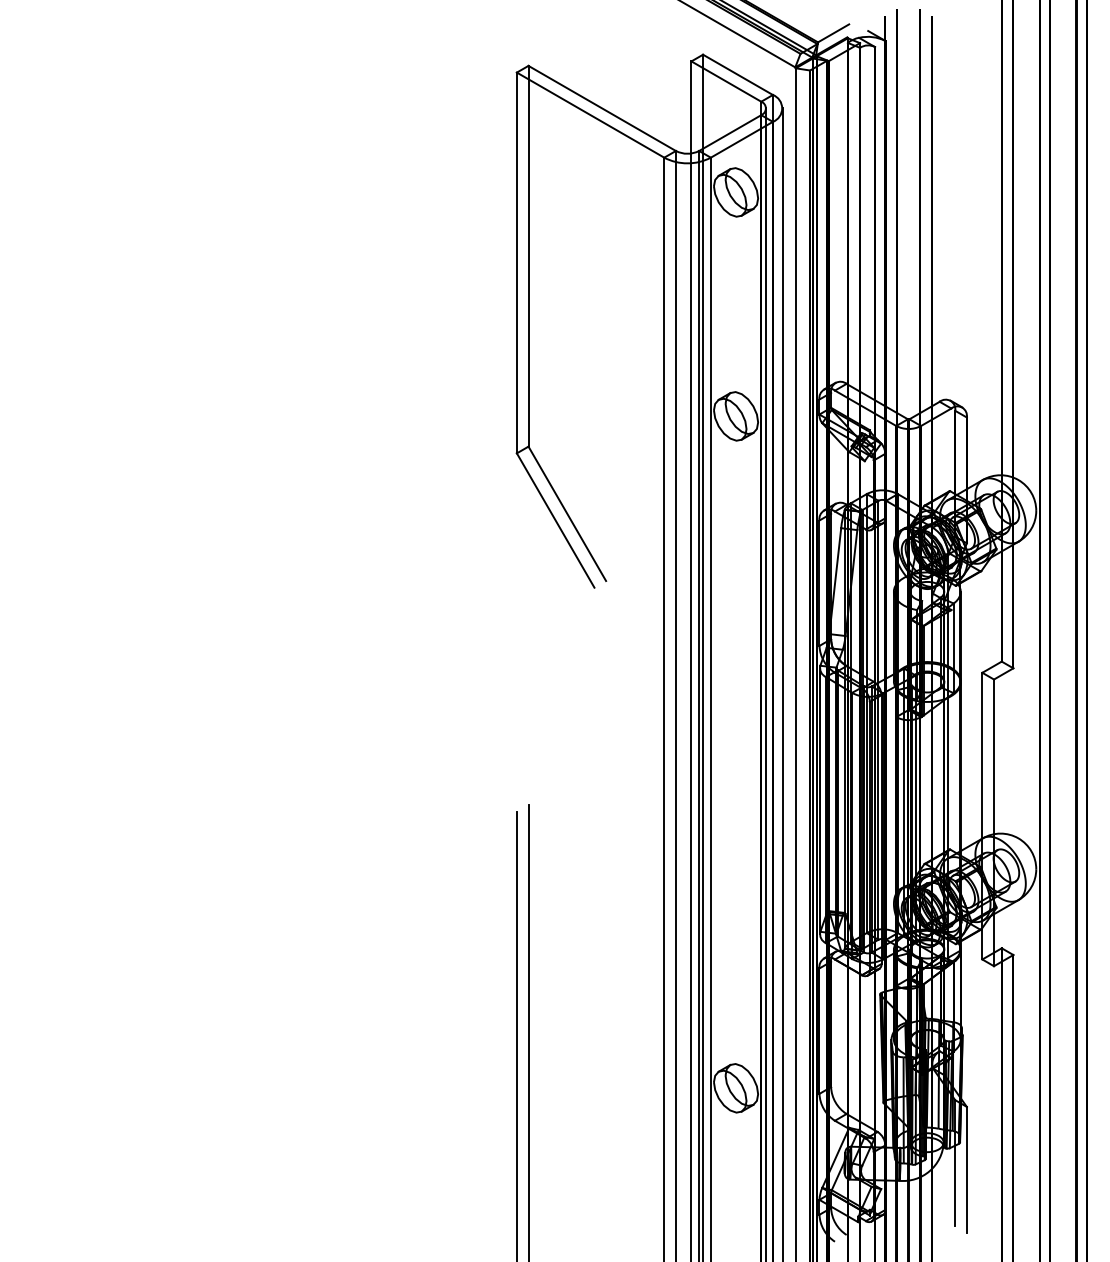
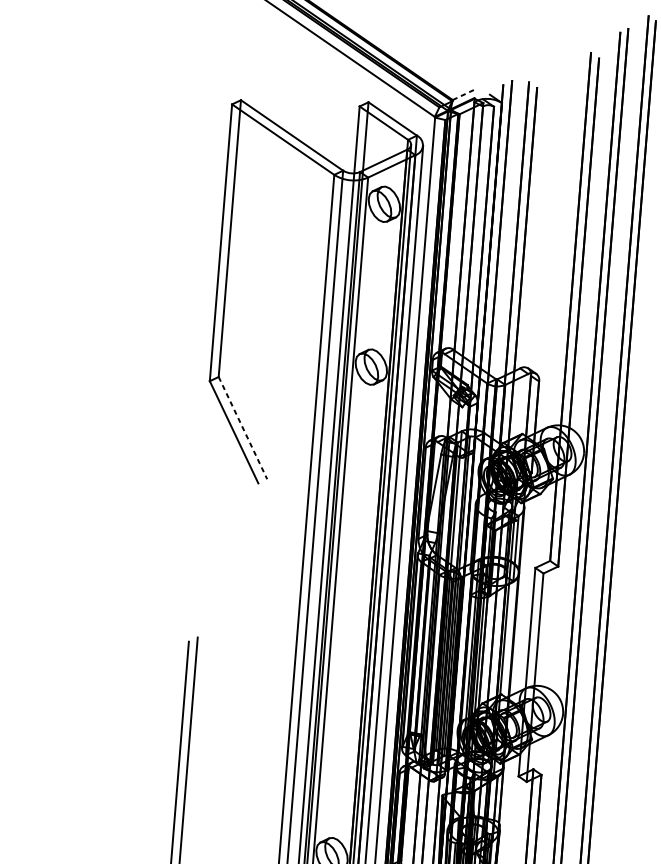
line: (833, 33) -> (464, 94), solid -> dashed
line: (567, 513) -> (243, 427), solid -> dashed

